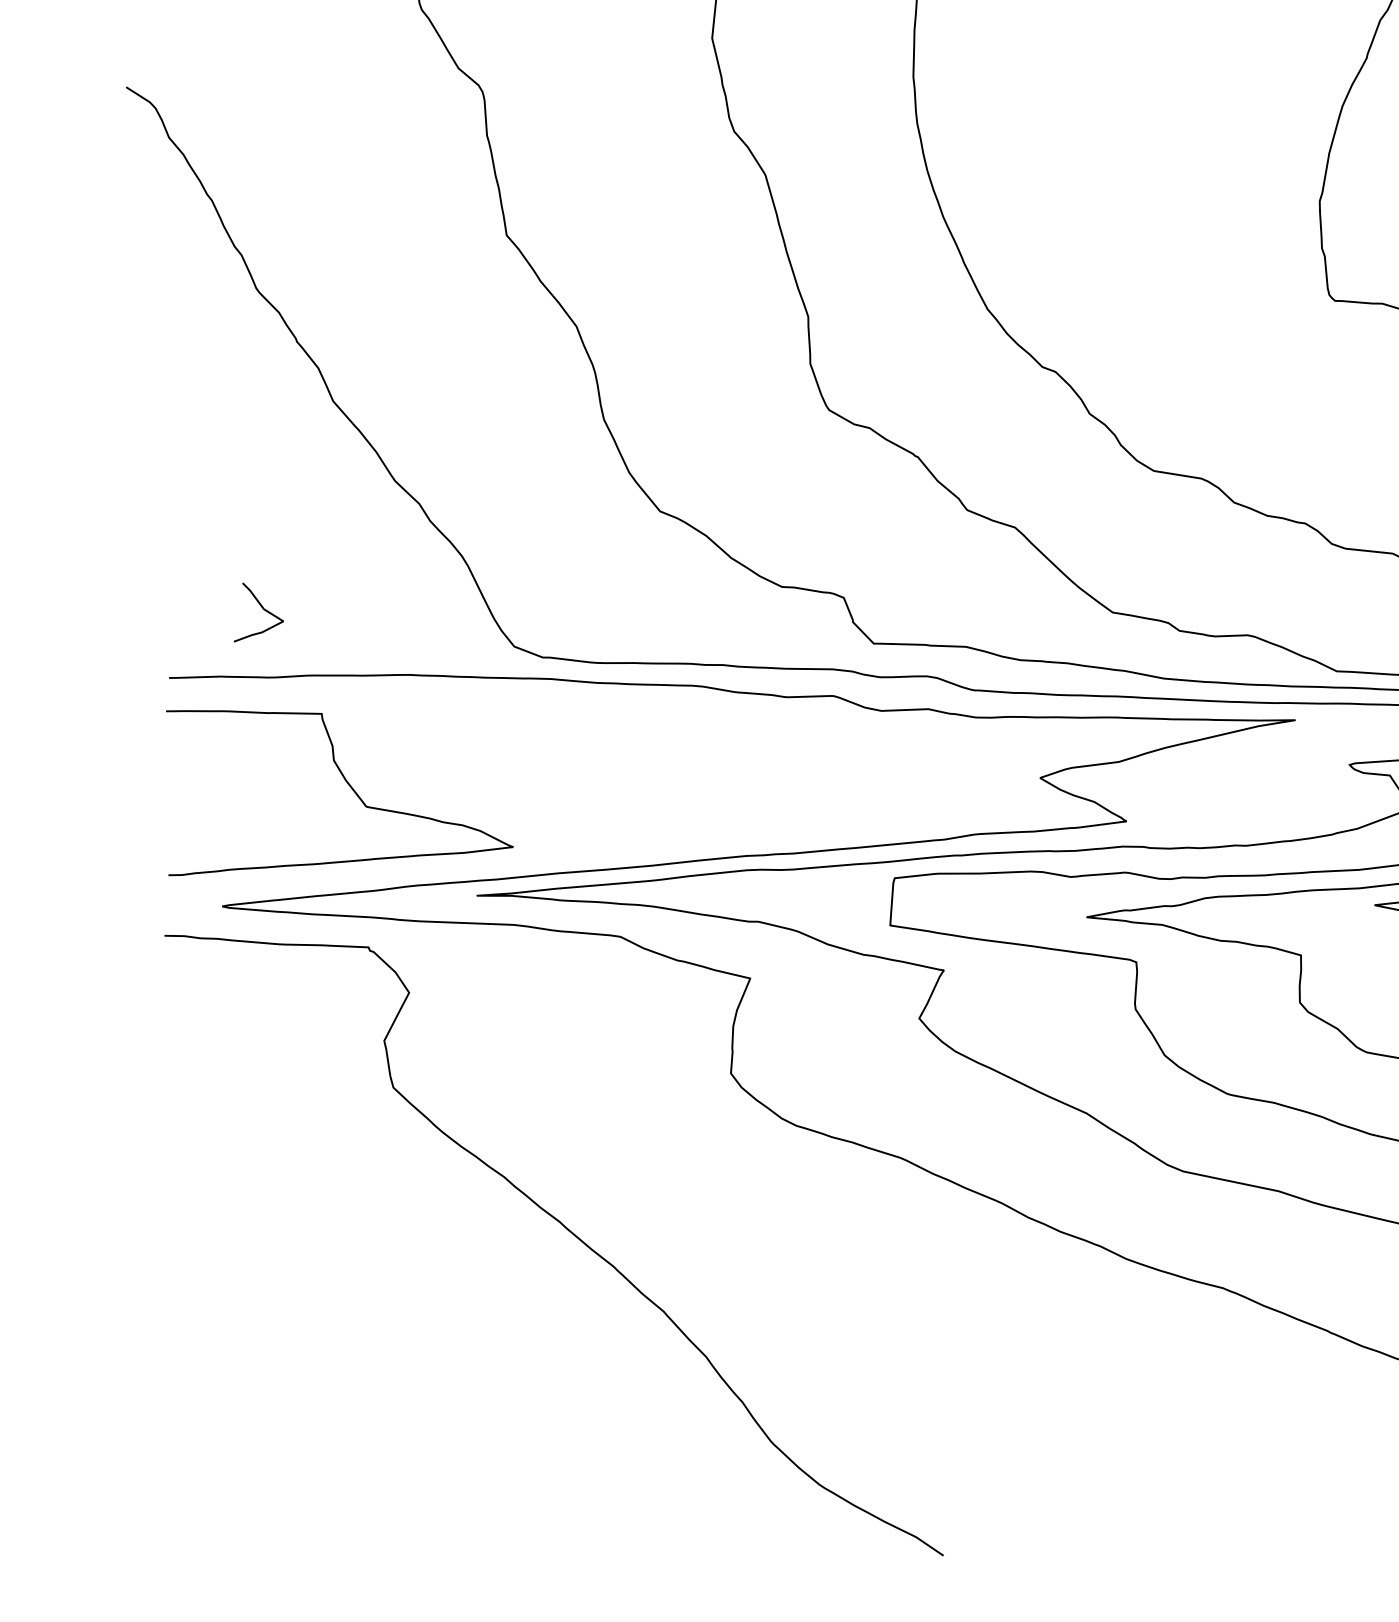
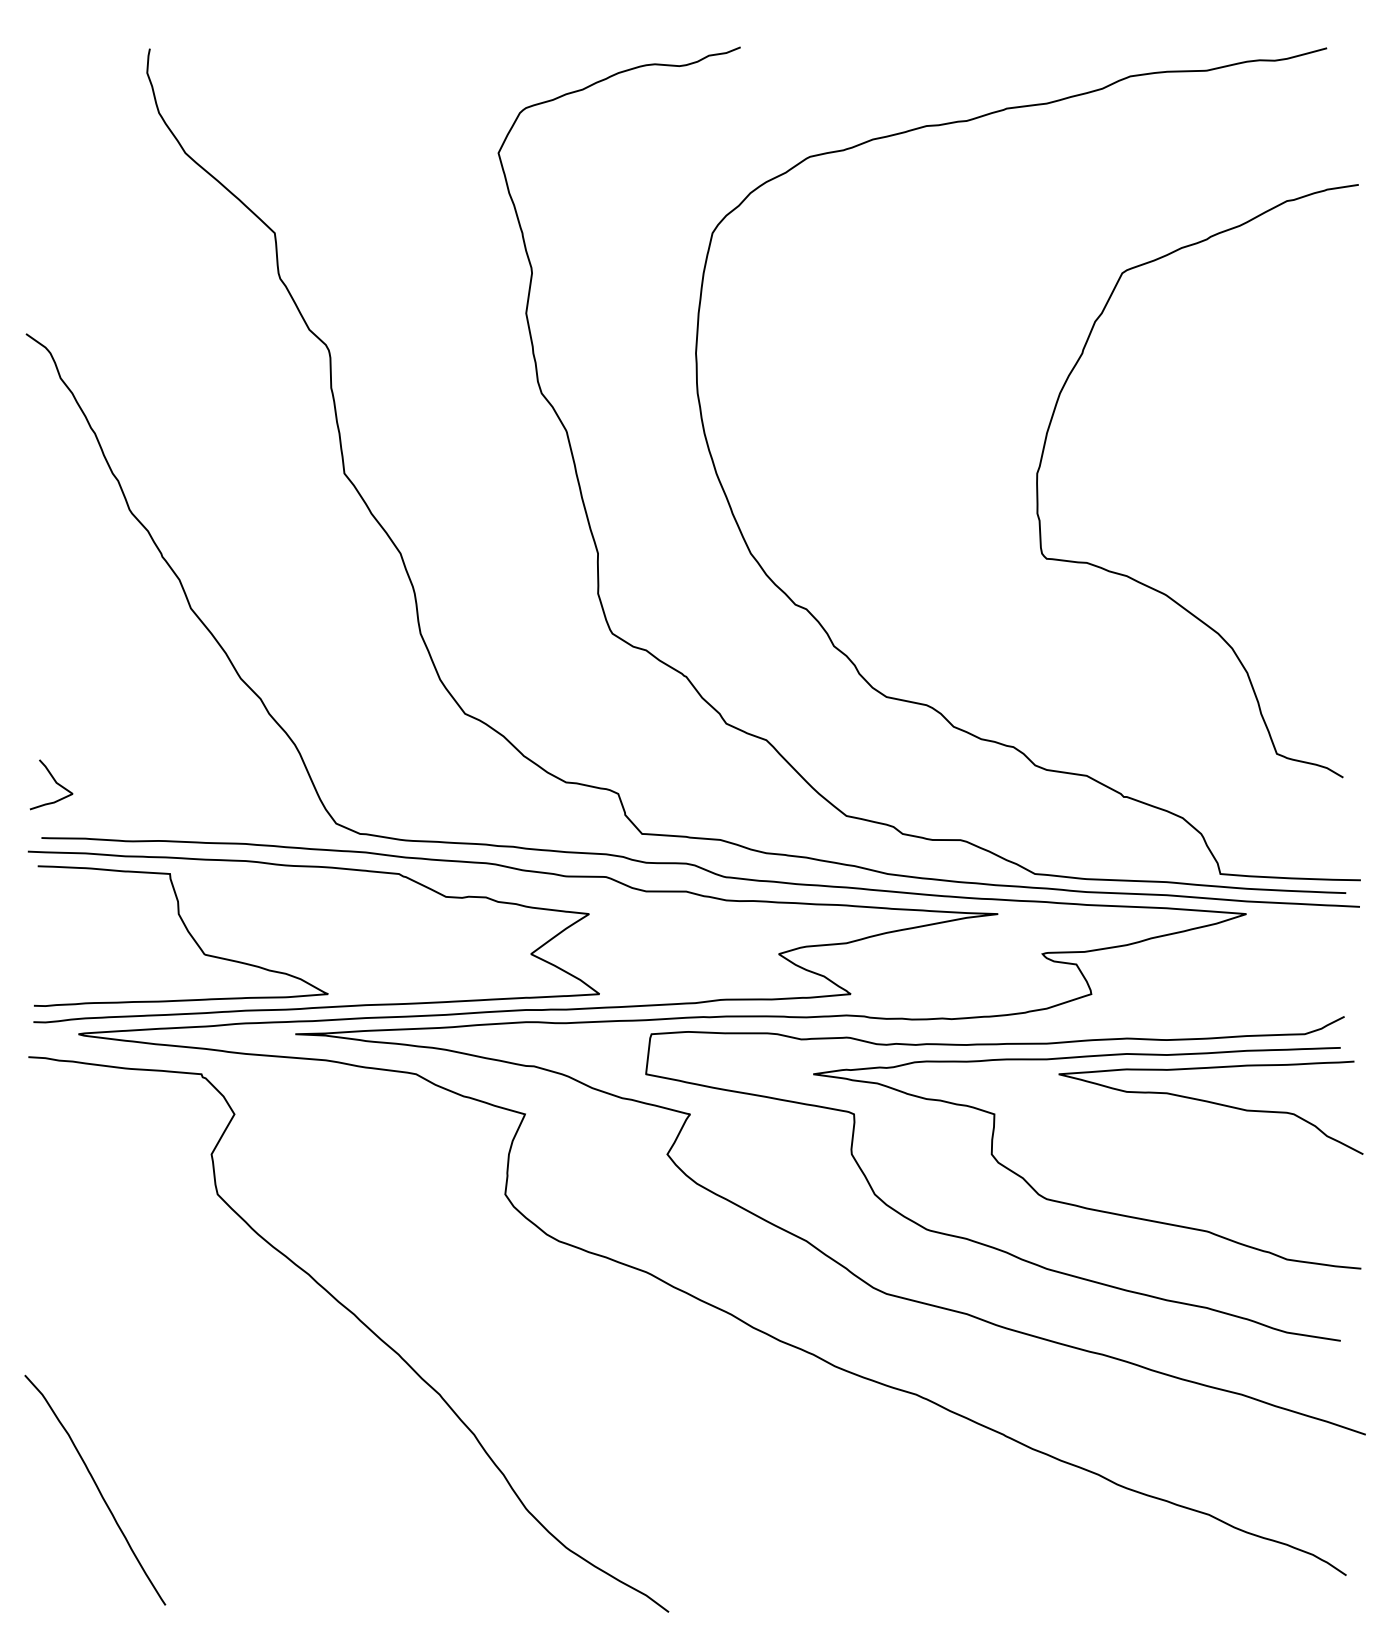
curve: (262, 609) -> (55, 783), moved
curve: (502, 699) -> (324, 868), added
curve: (266, 1439) -> (97, 1489), added

